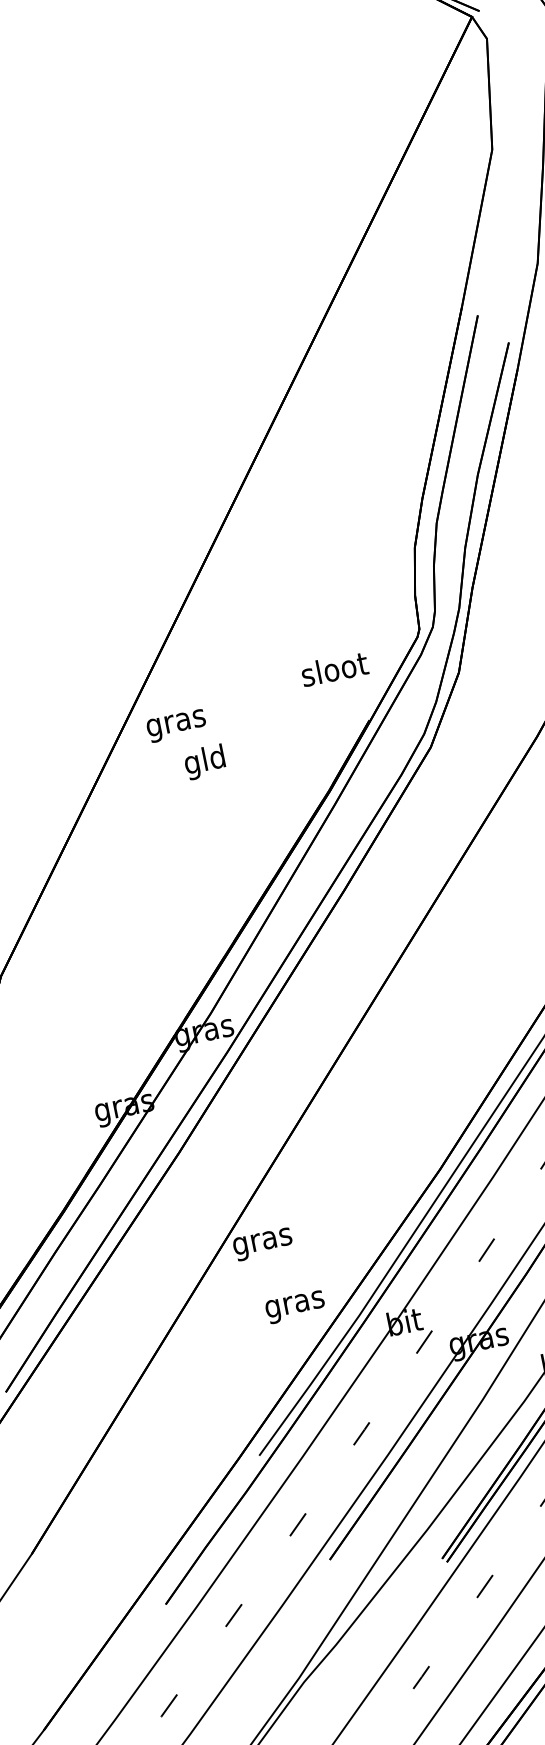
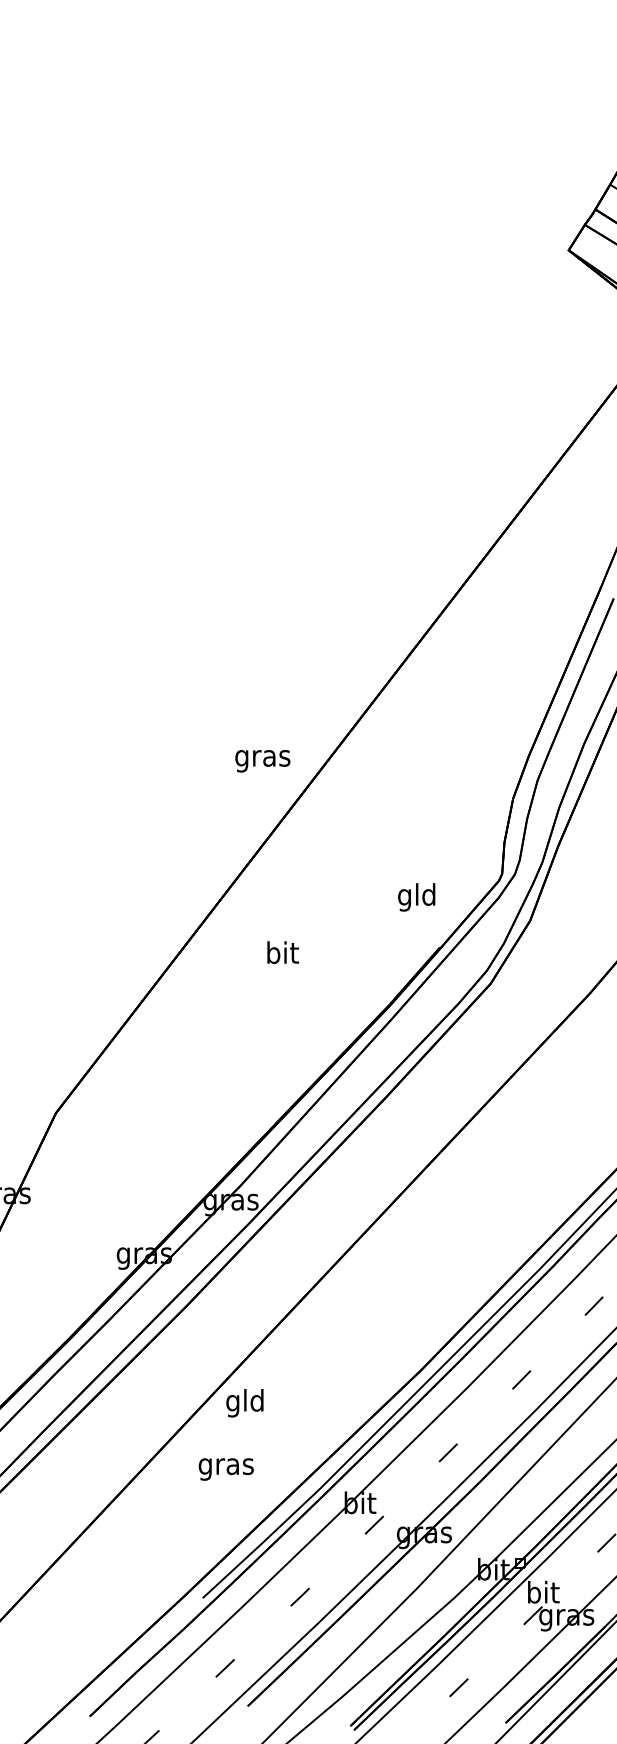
text: (335, 672) -> (417, 897), sloot -> gld
text: (176, 726) -> (262, 761), moved
text: (204, 762) -> (281, 955), gld -> bit
text: (262, 1241) -> (245, 1403), gras -> gld
text: (294, 1307) -> (225, 1469), moved

